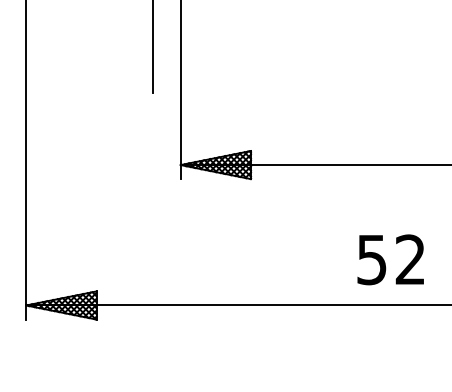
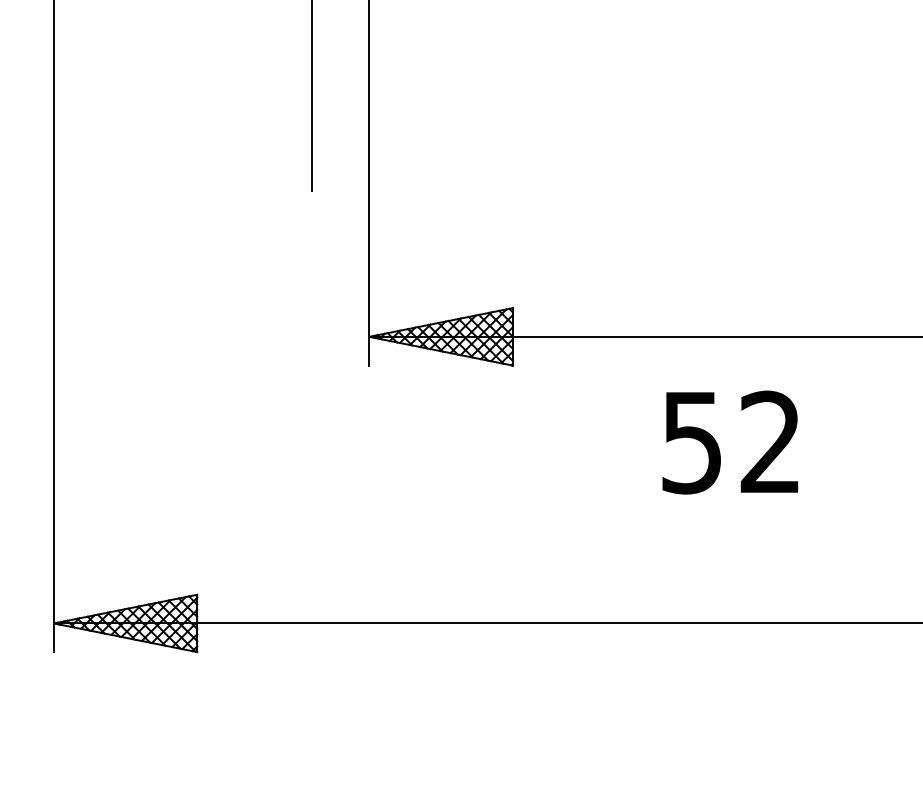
text: (390, 259) -> (729, 441), moved

